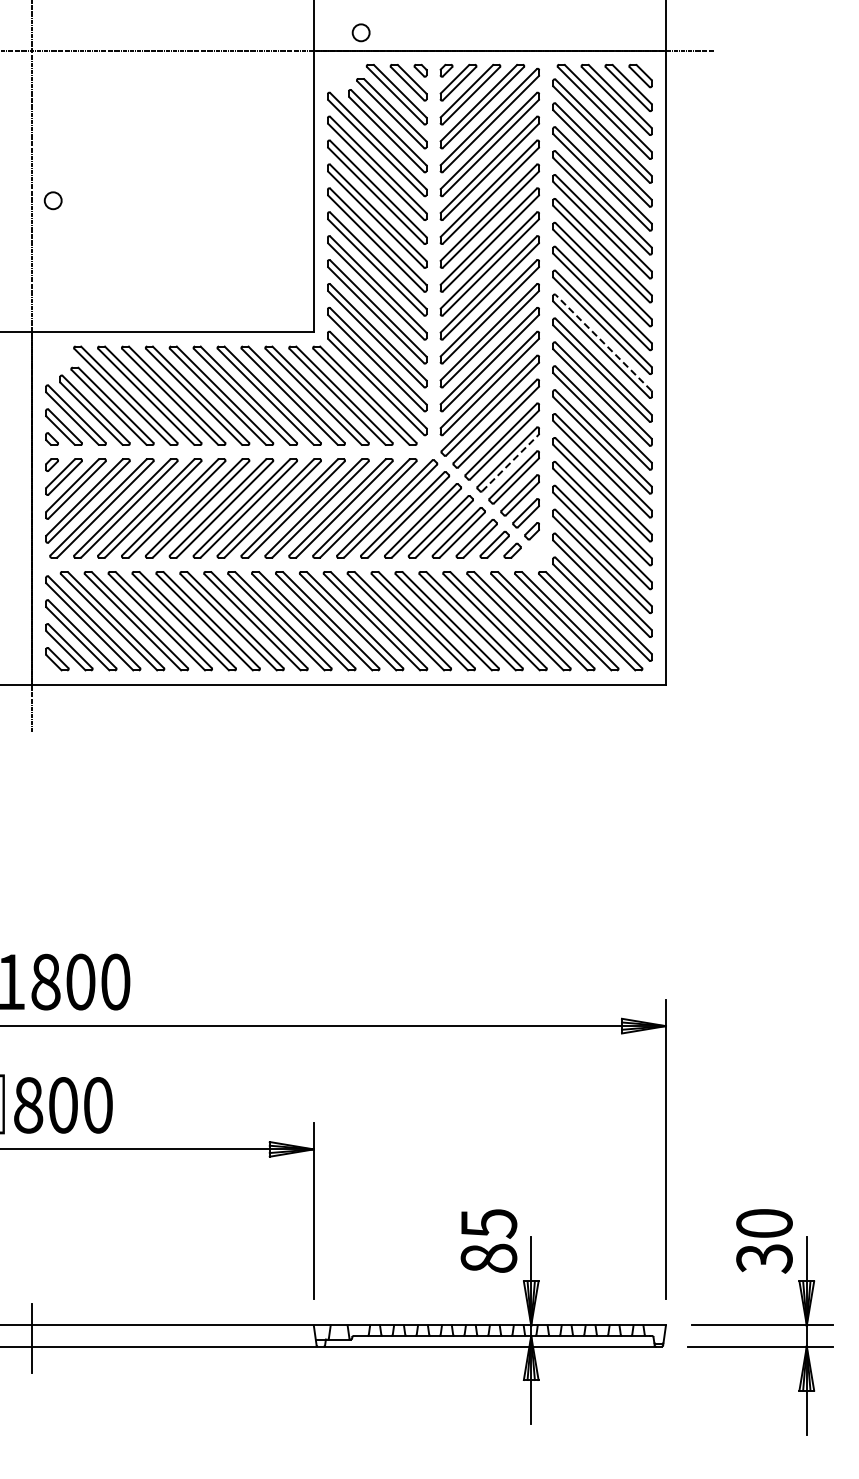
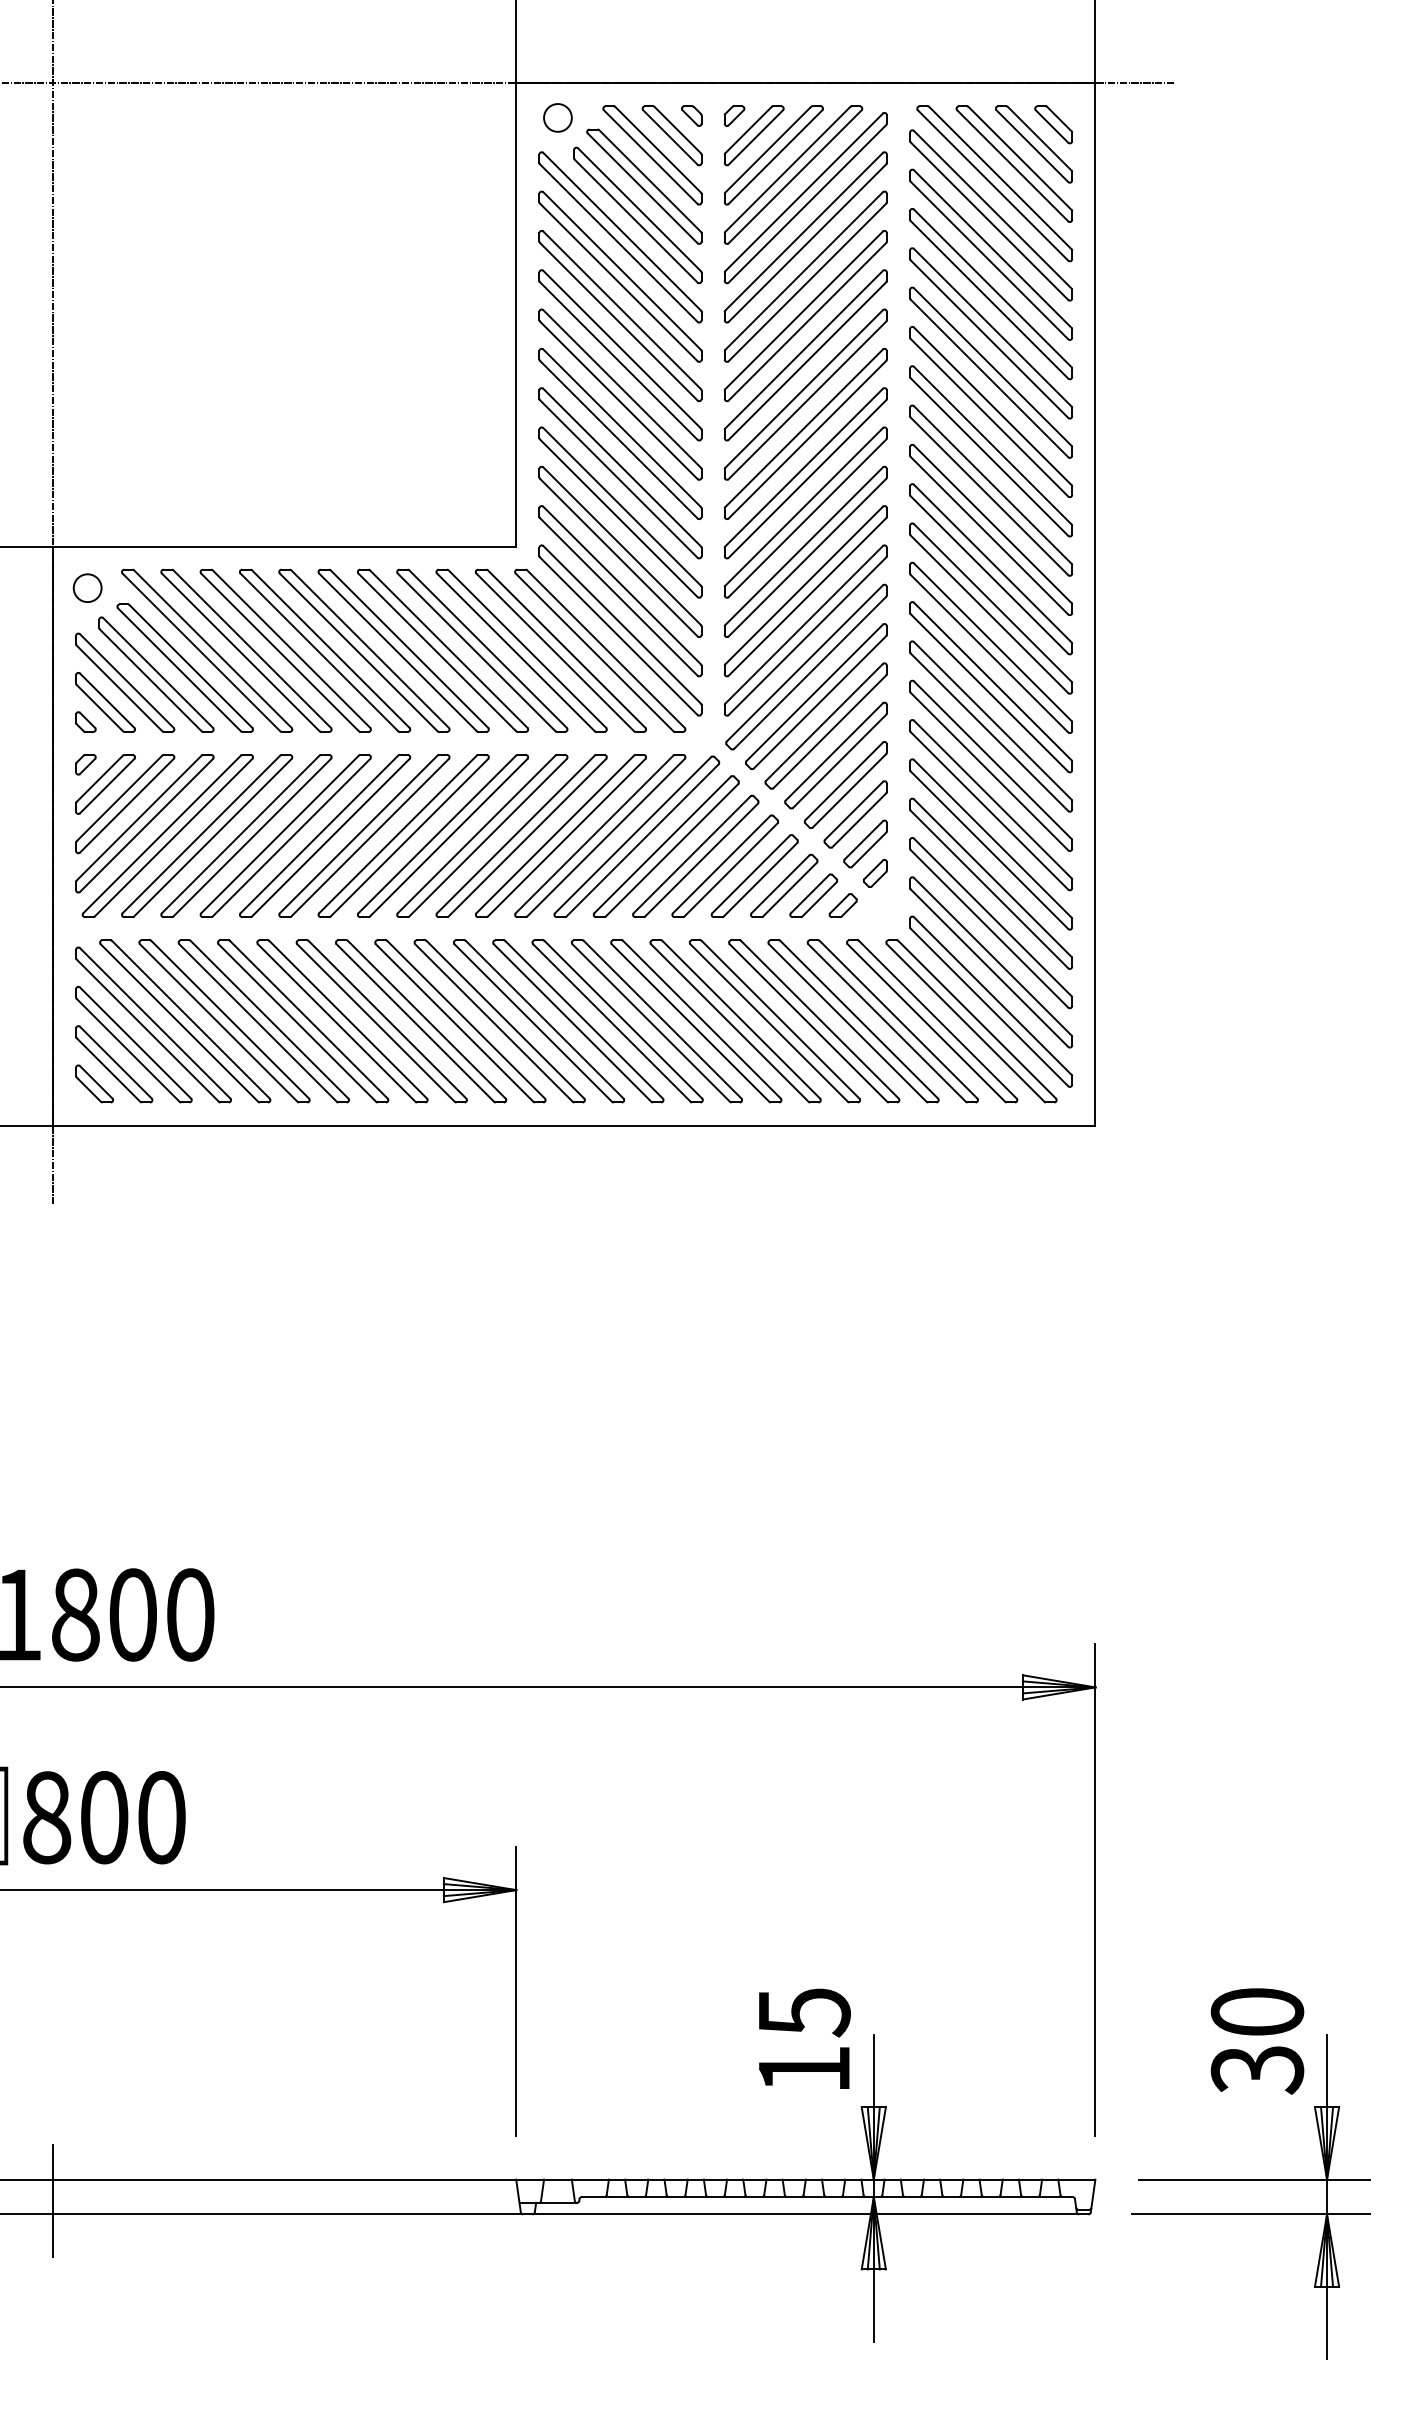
circle: (360, 32) -> (556, 117), moved
circle: (52, 200) -> (86, 587), moved
line: (603, 342) -> (992, 563), dashed -> solid
line: (510, 462) -> (839, 760), dashed -> solid
text: (488, 1257) -> (803, 2067), 85 -> 15

